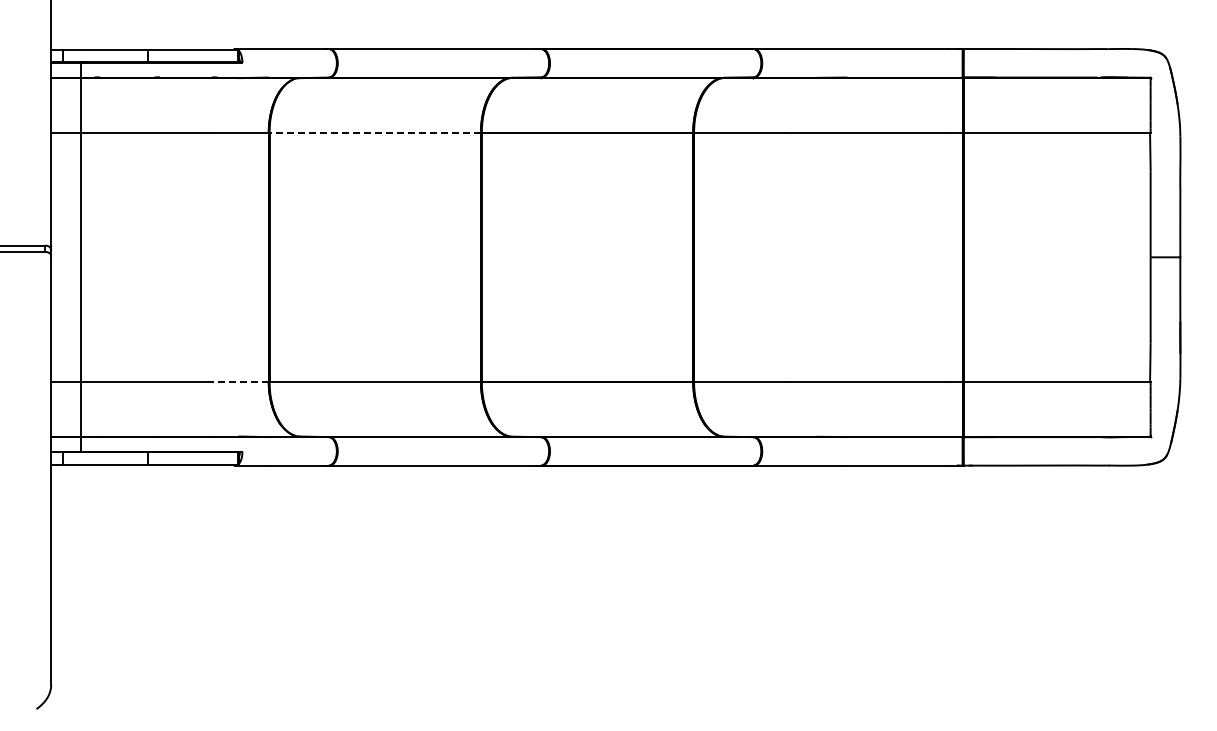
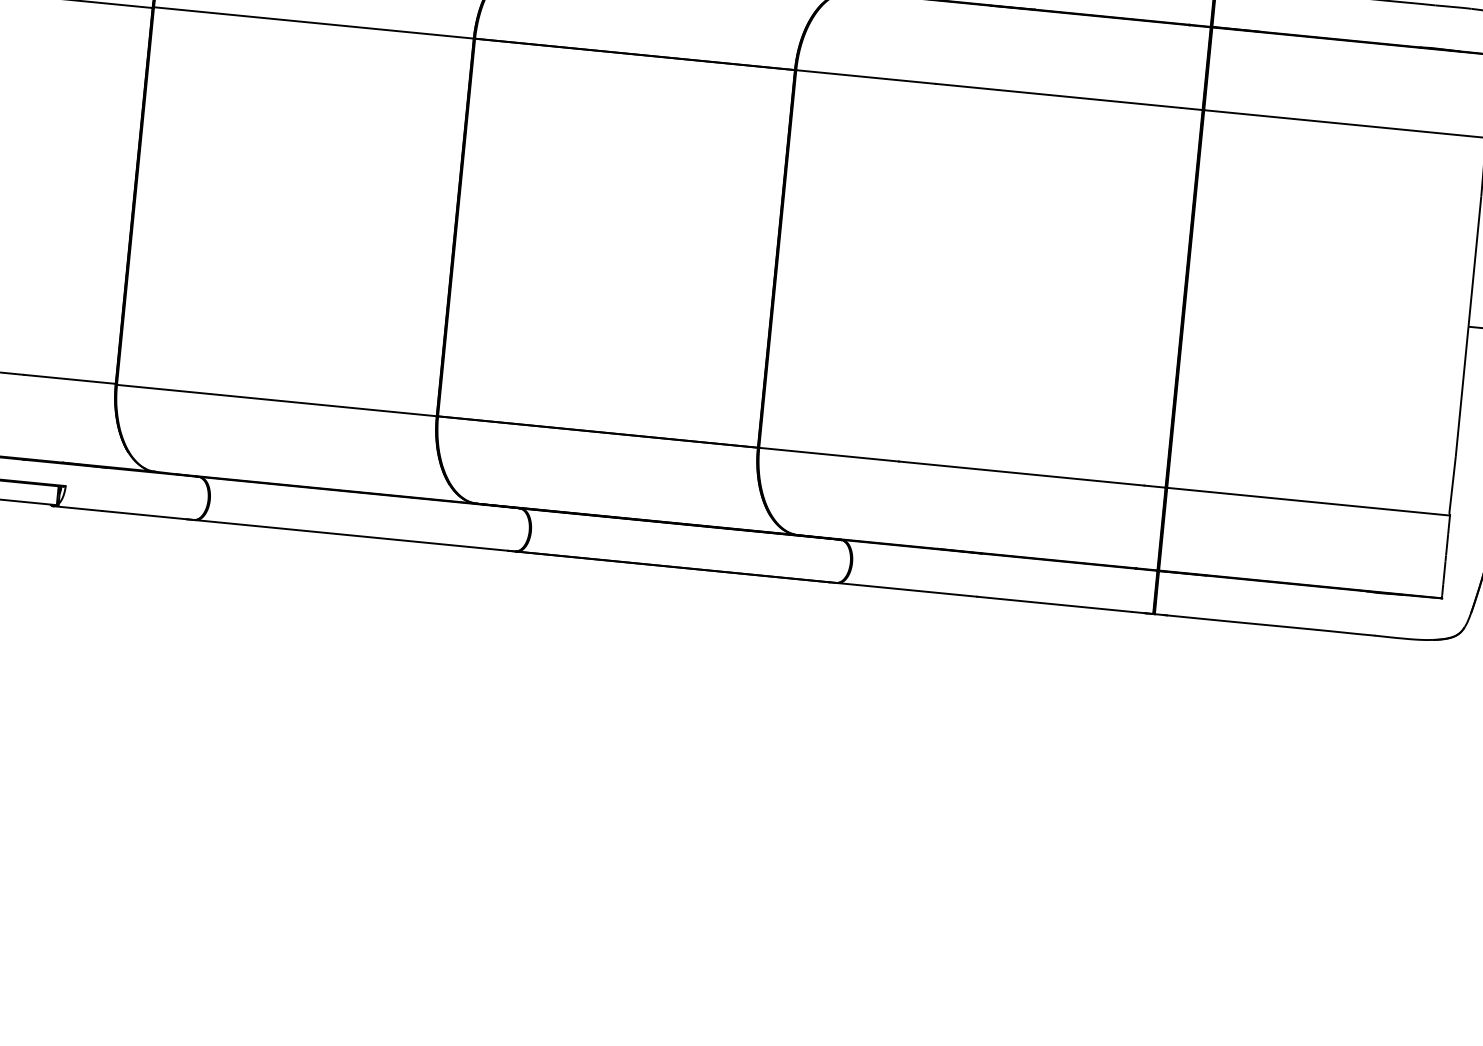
line: (375, 132) -> (314, 22), dashed -> solid
line: (237, 381) -> (68, 379), dashed -> solid

